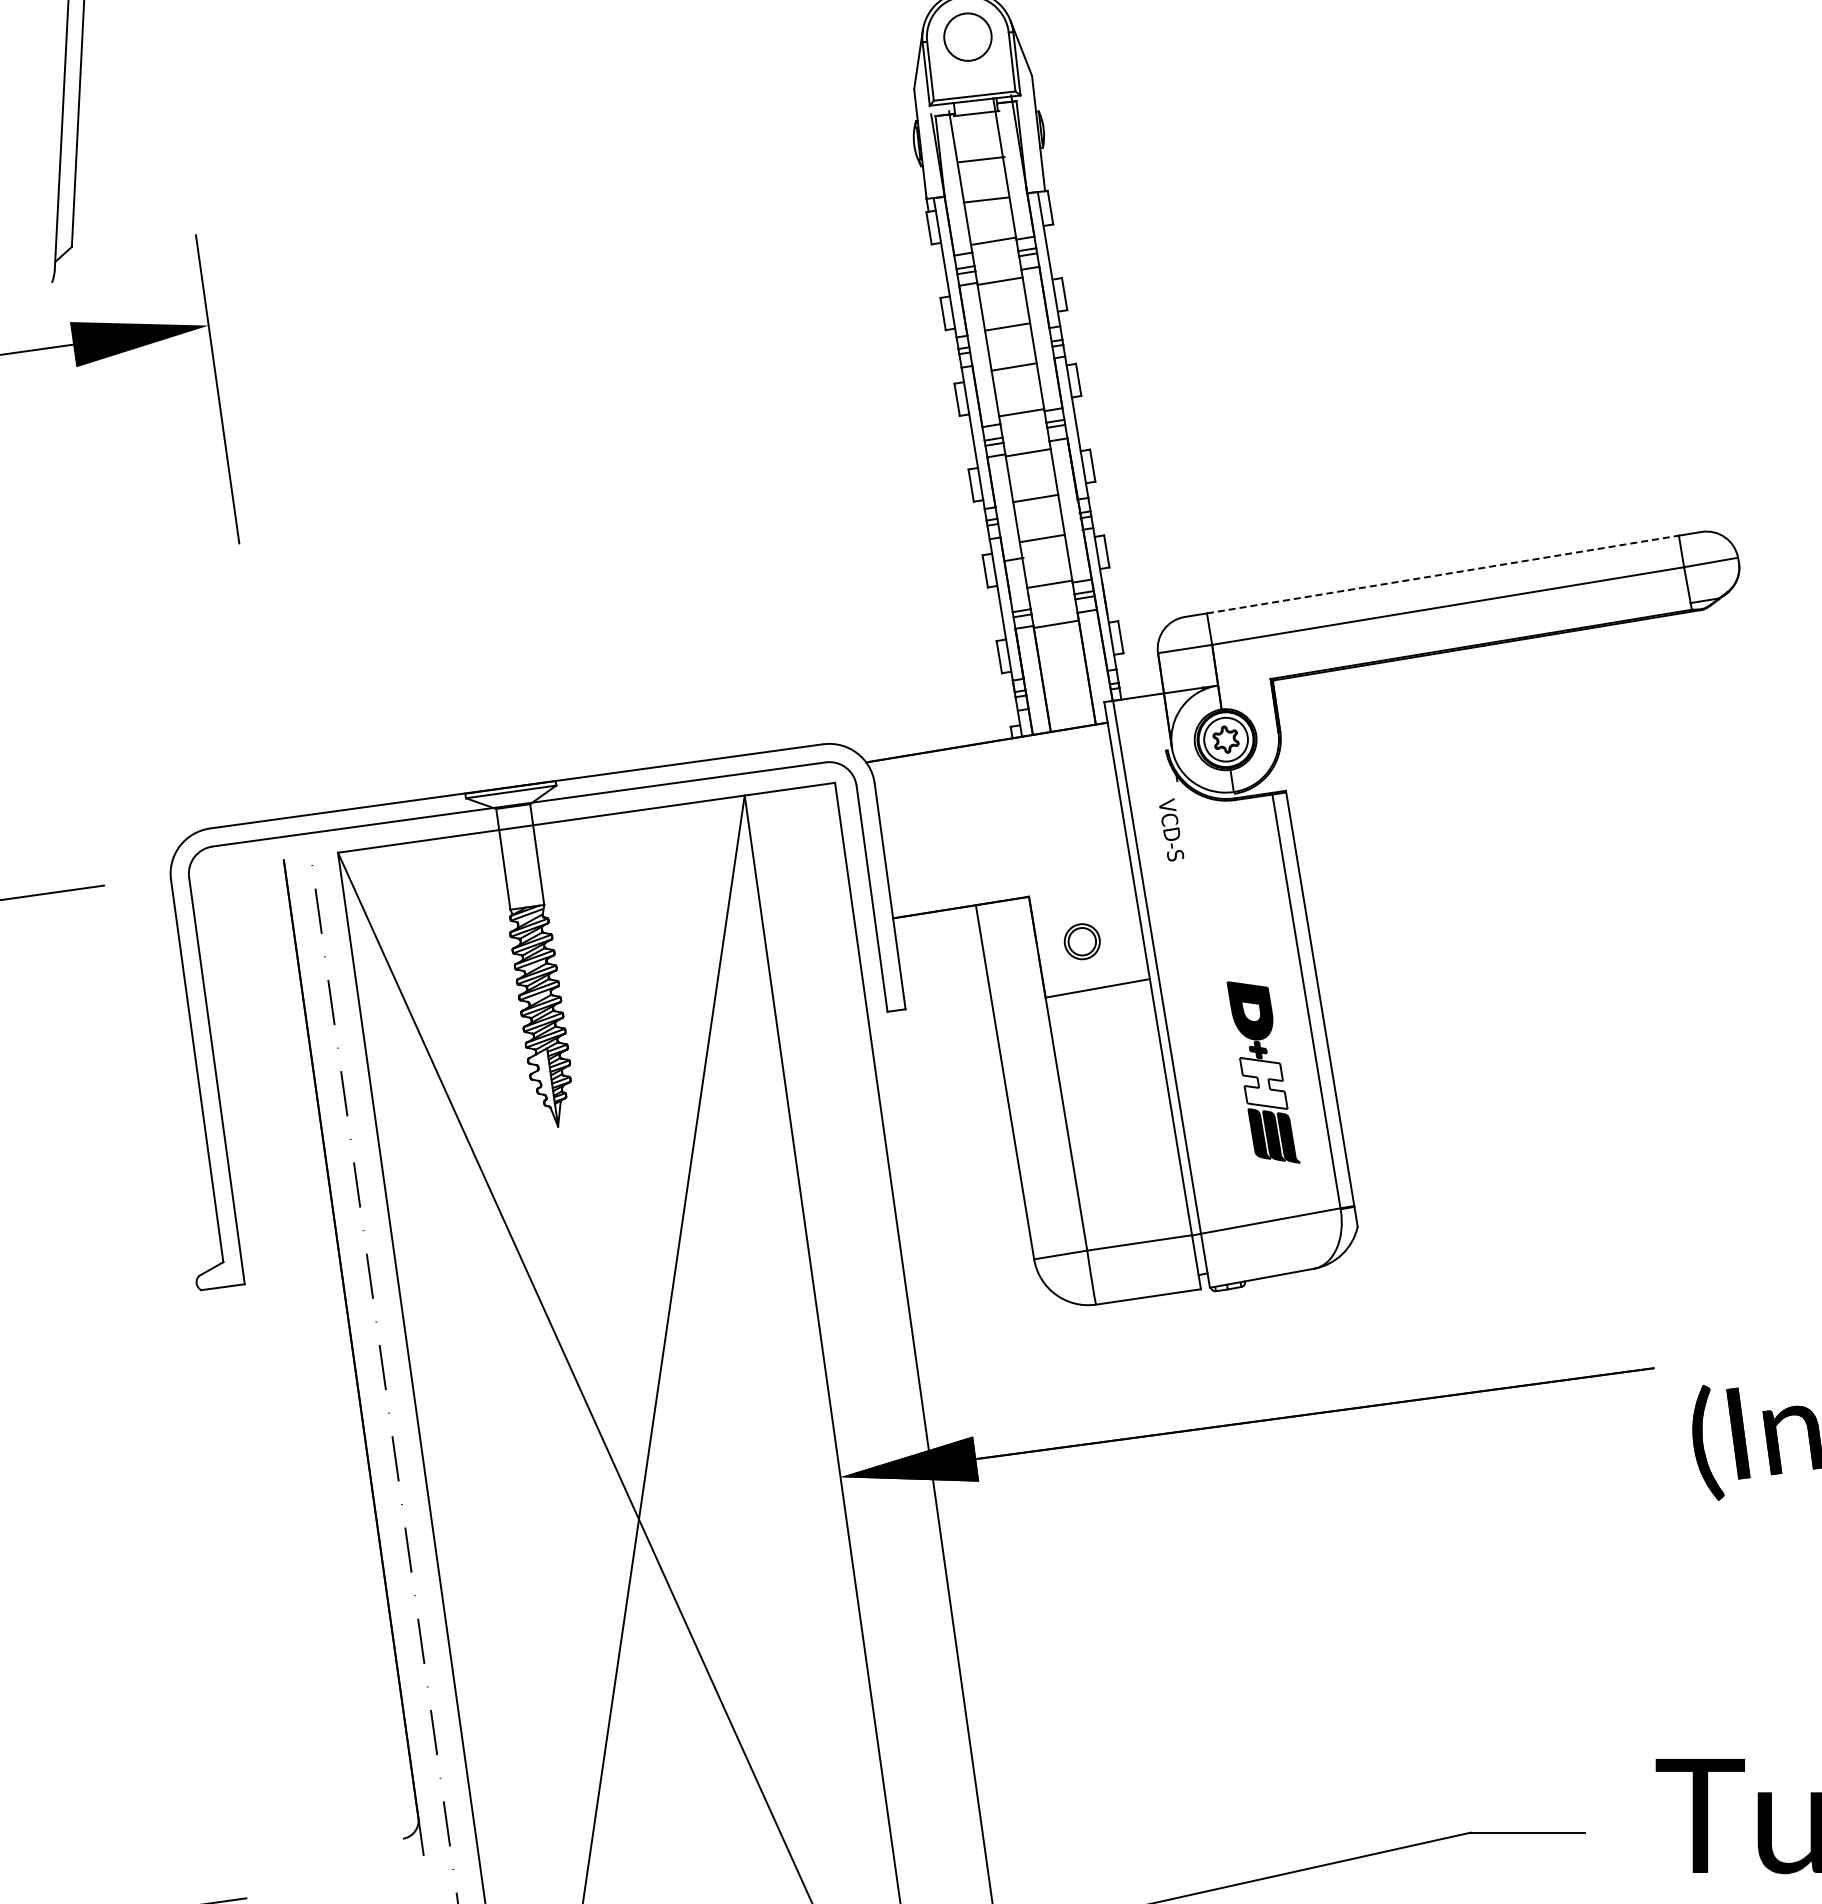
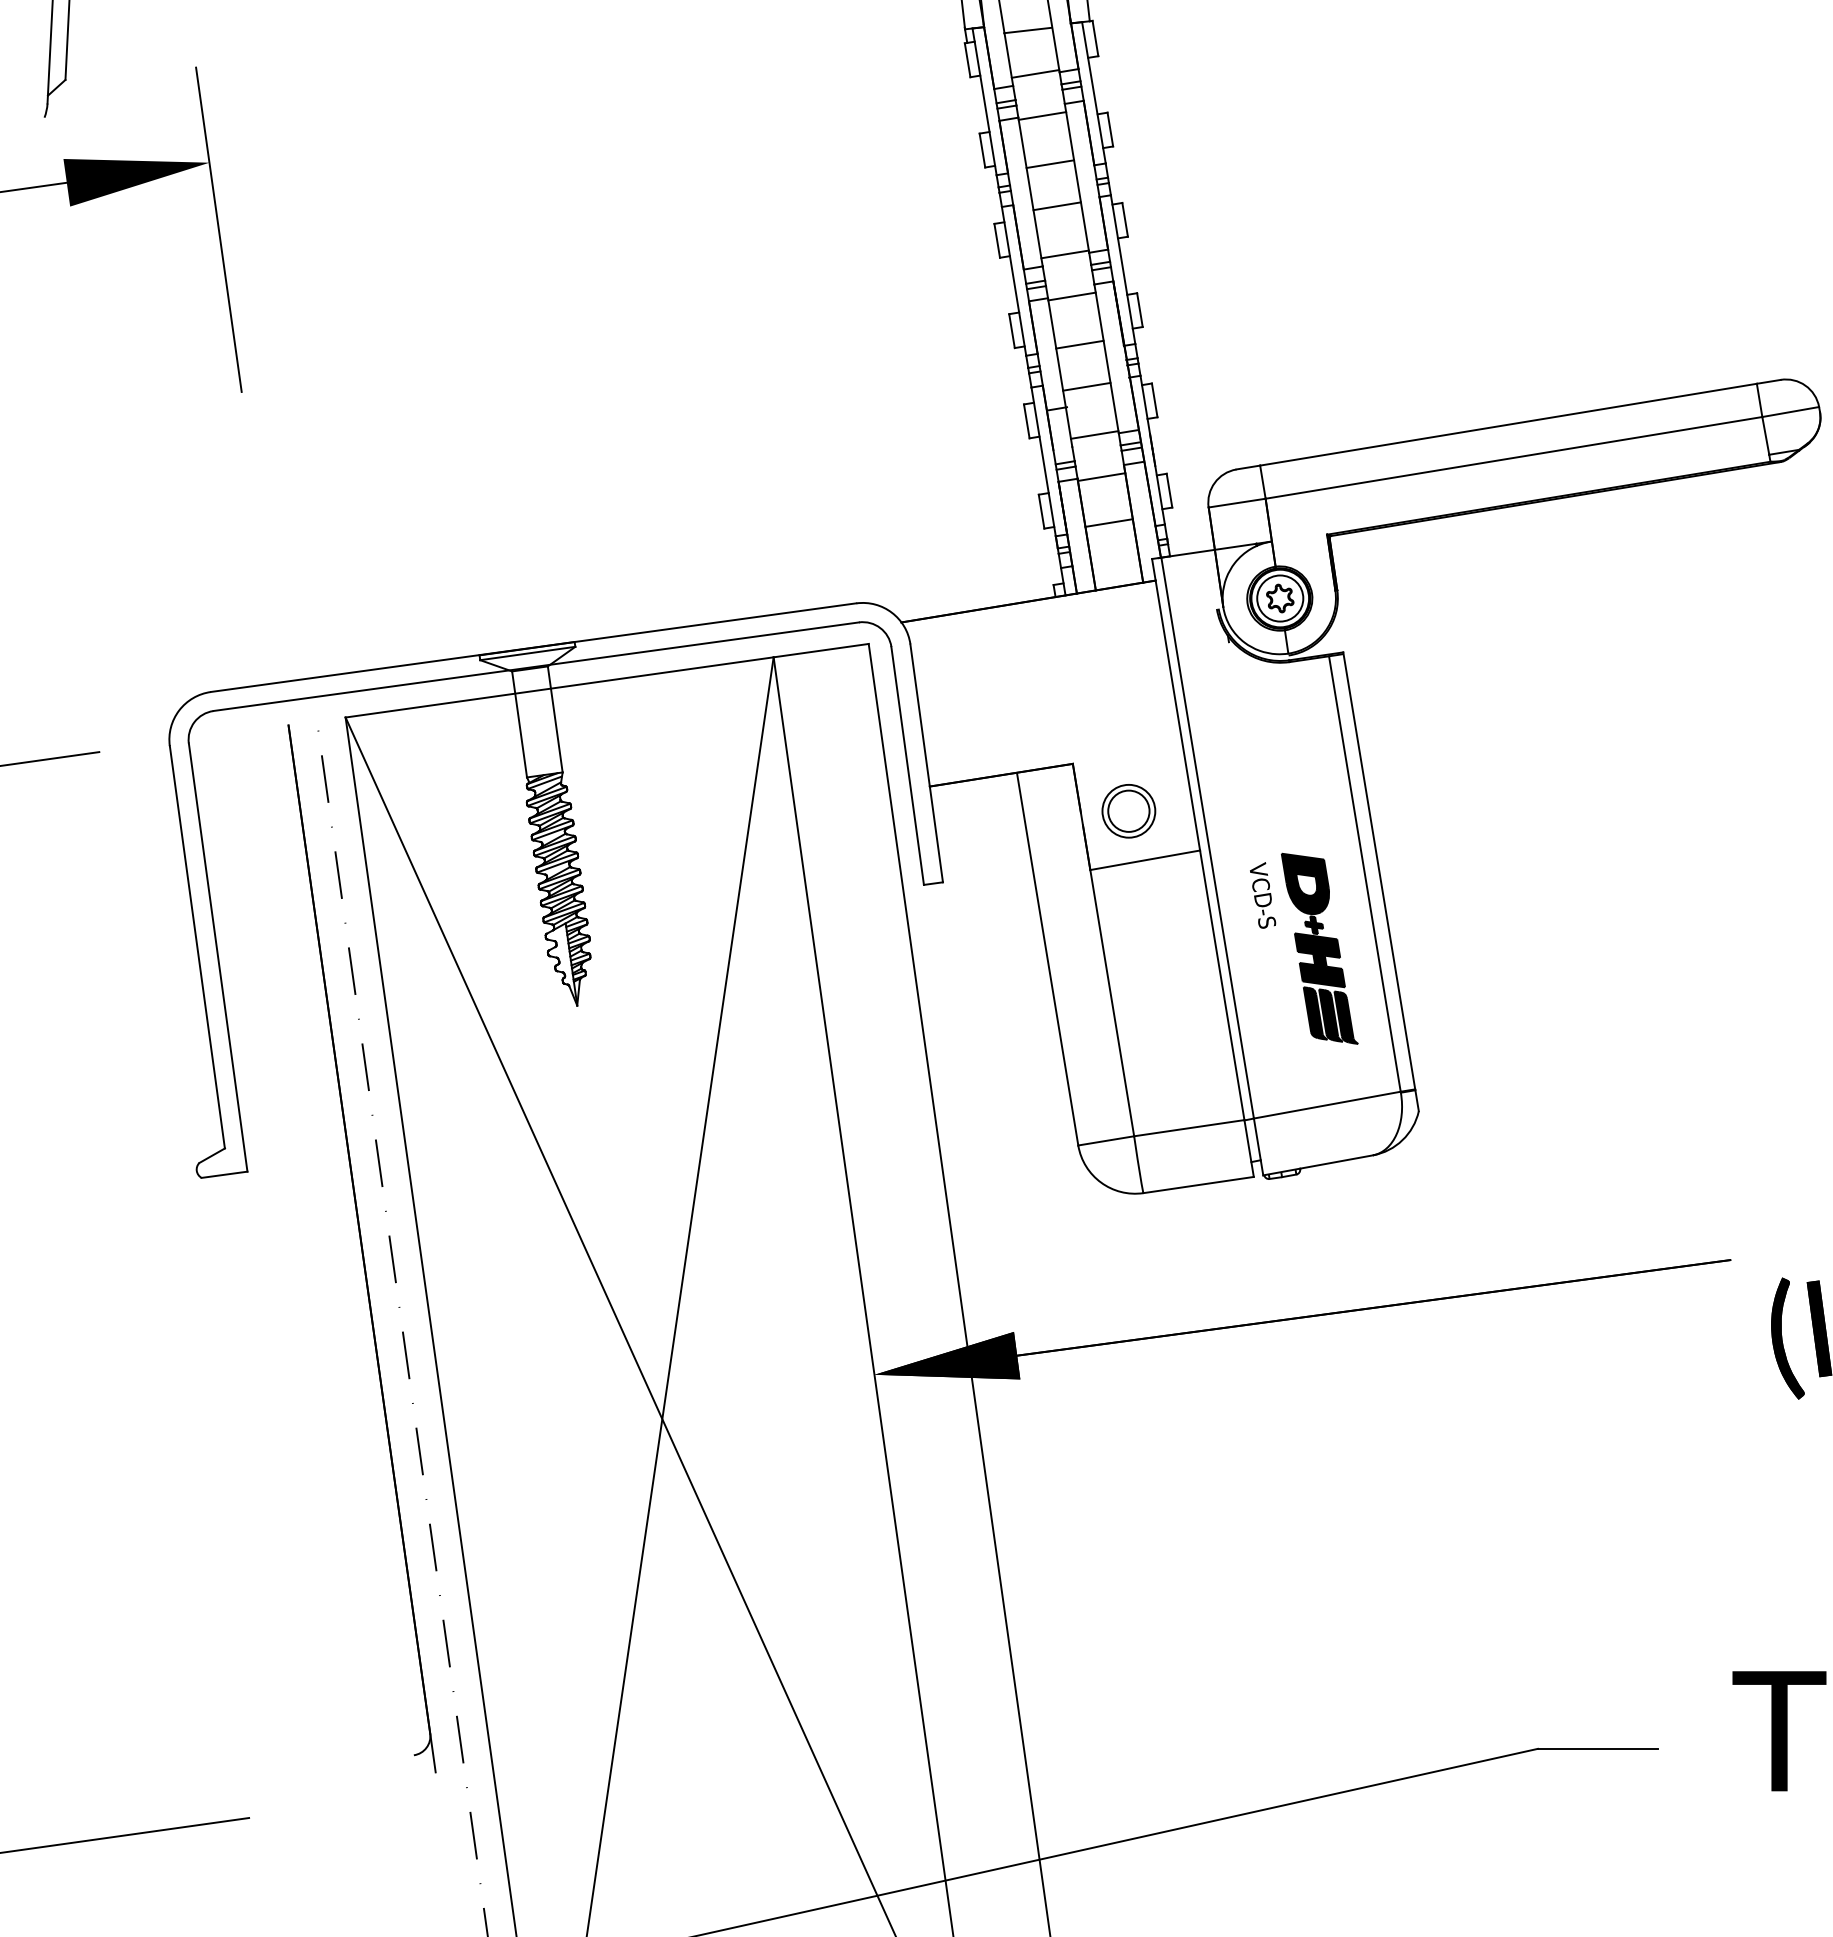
line: (1443, 574) -> (1509, 424), dashed -> solid
line: (1063, 667) -> (1109, 522), added
text: (1171, 829) -> (1262, 895), moved
part: (1082, 941) -> (1129, 810), size x1.43
fill: (1263, 1083) -> (1319, 960), added

